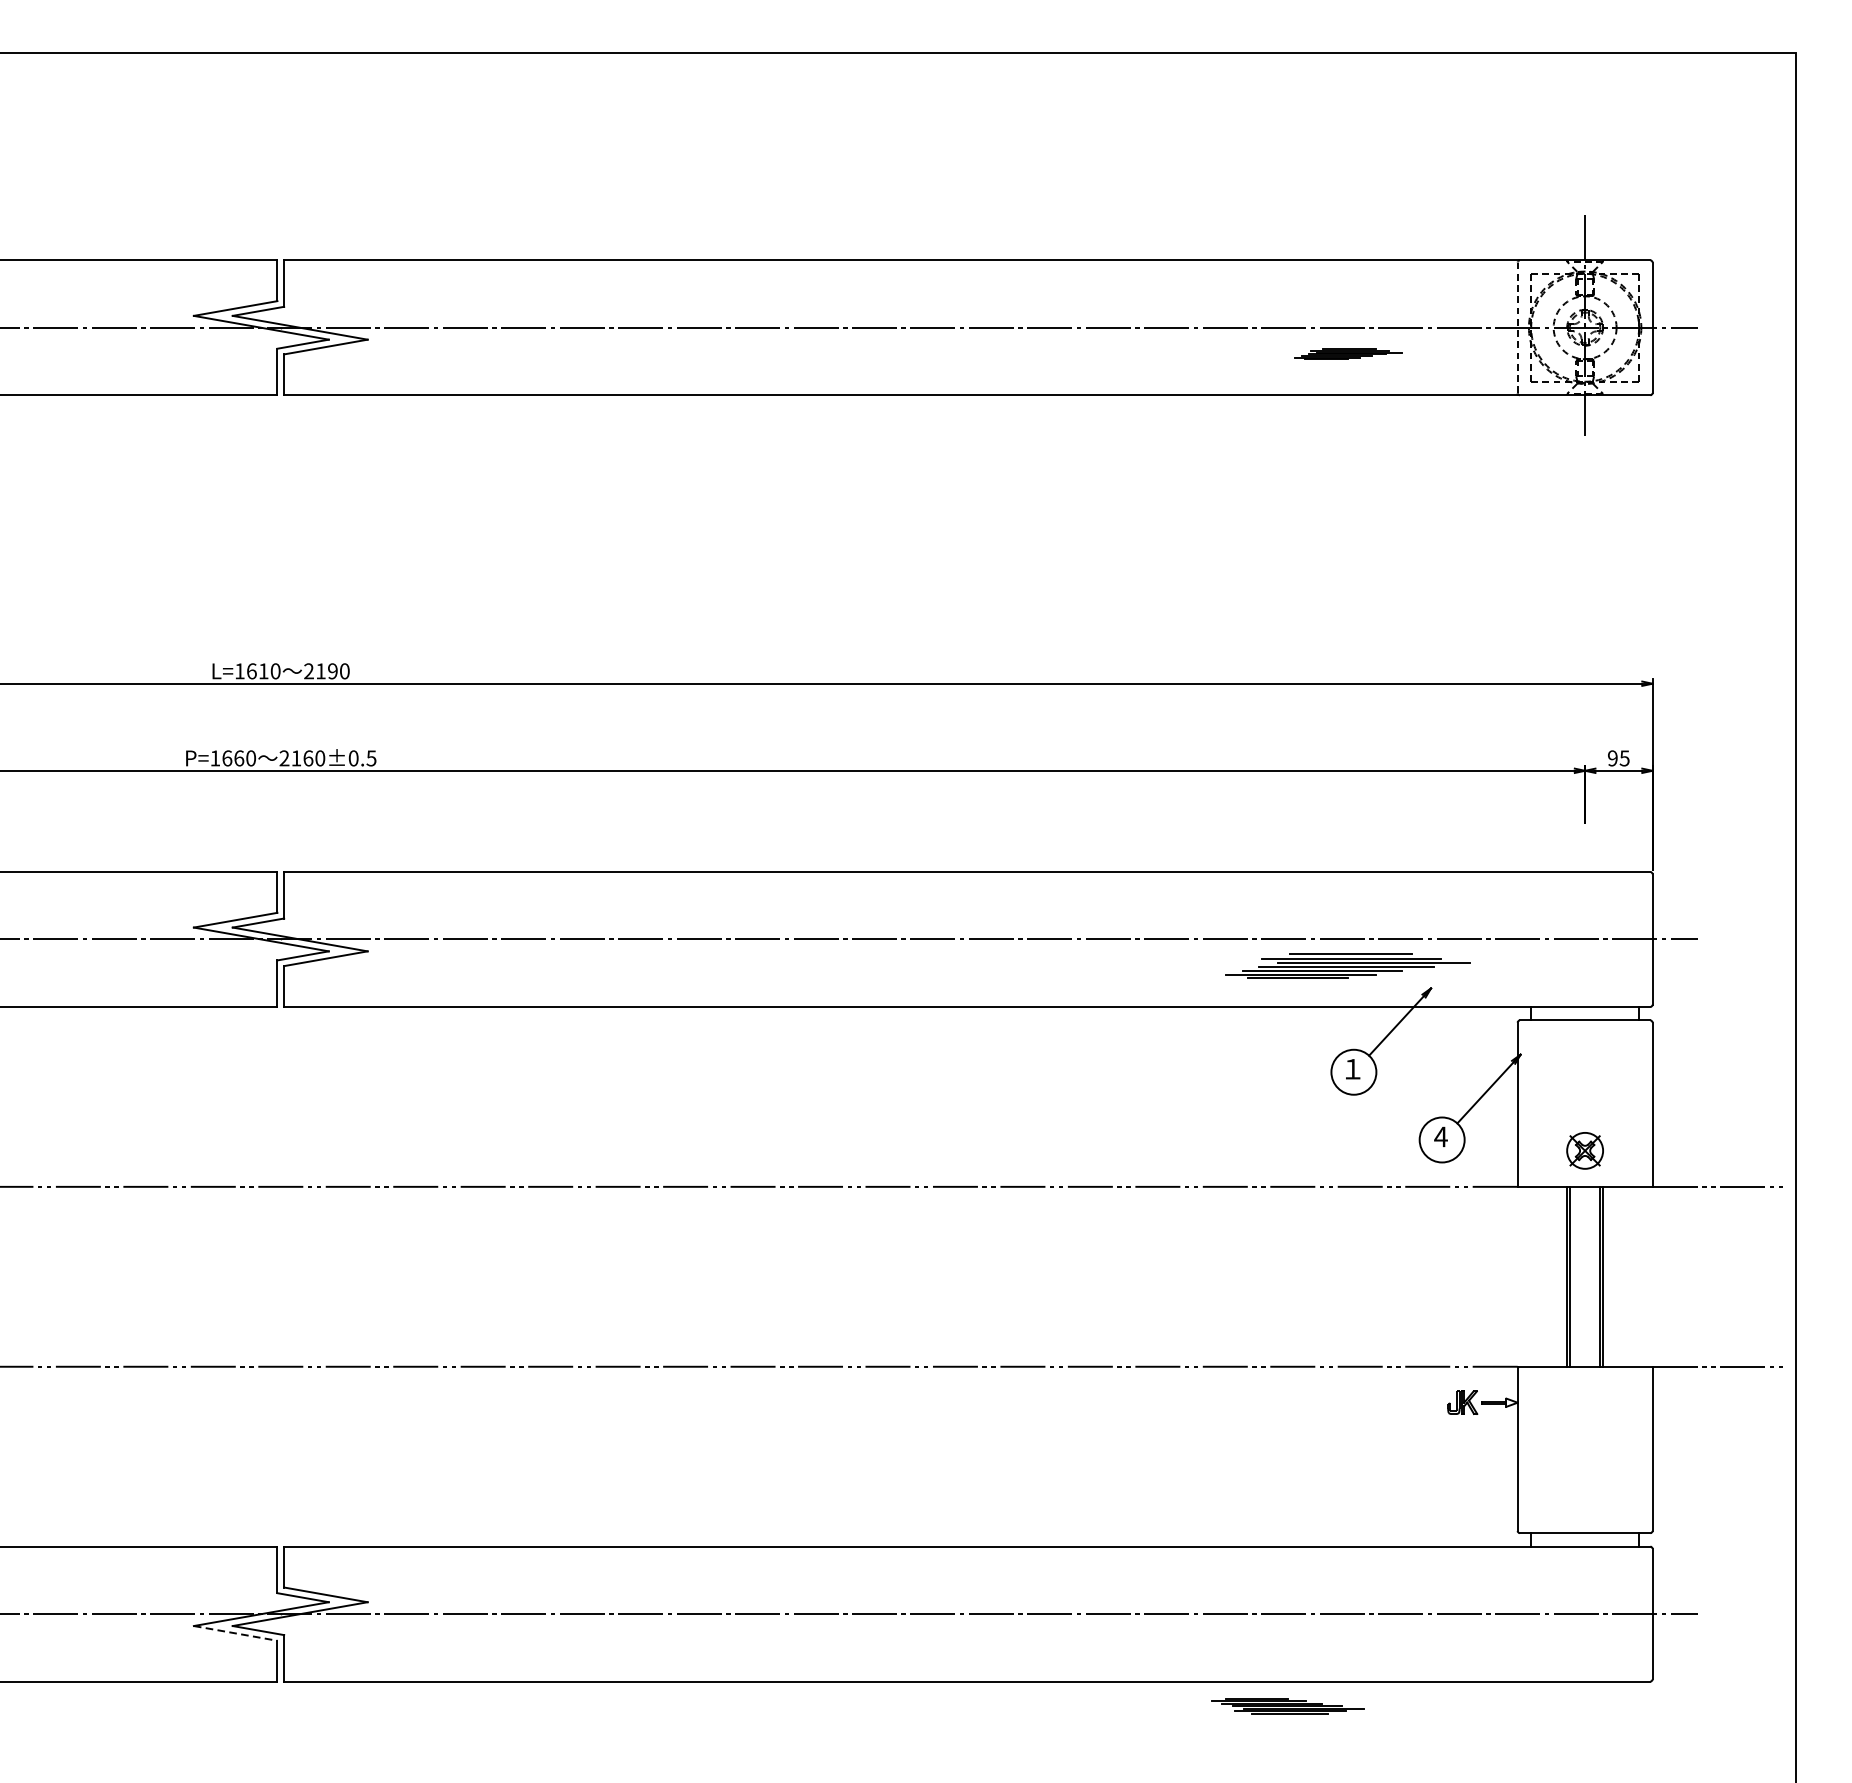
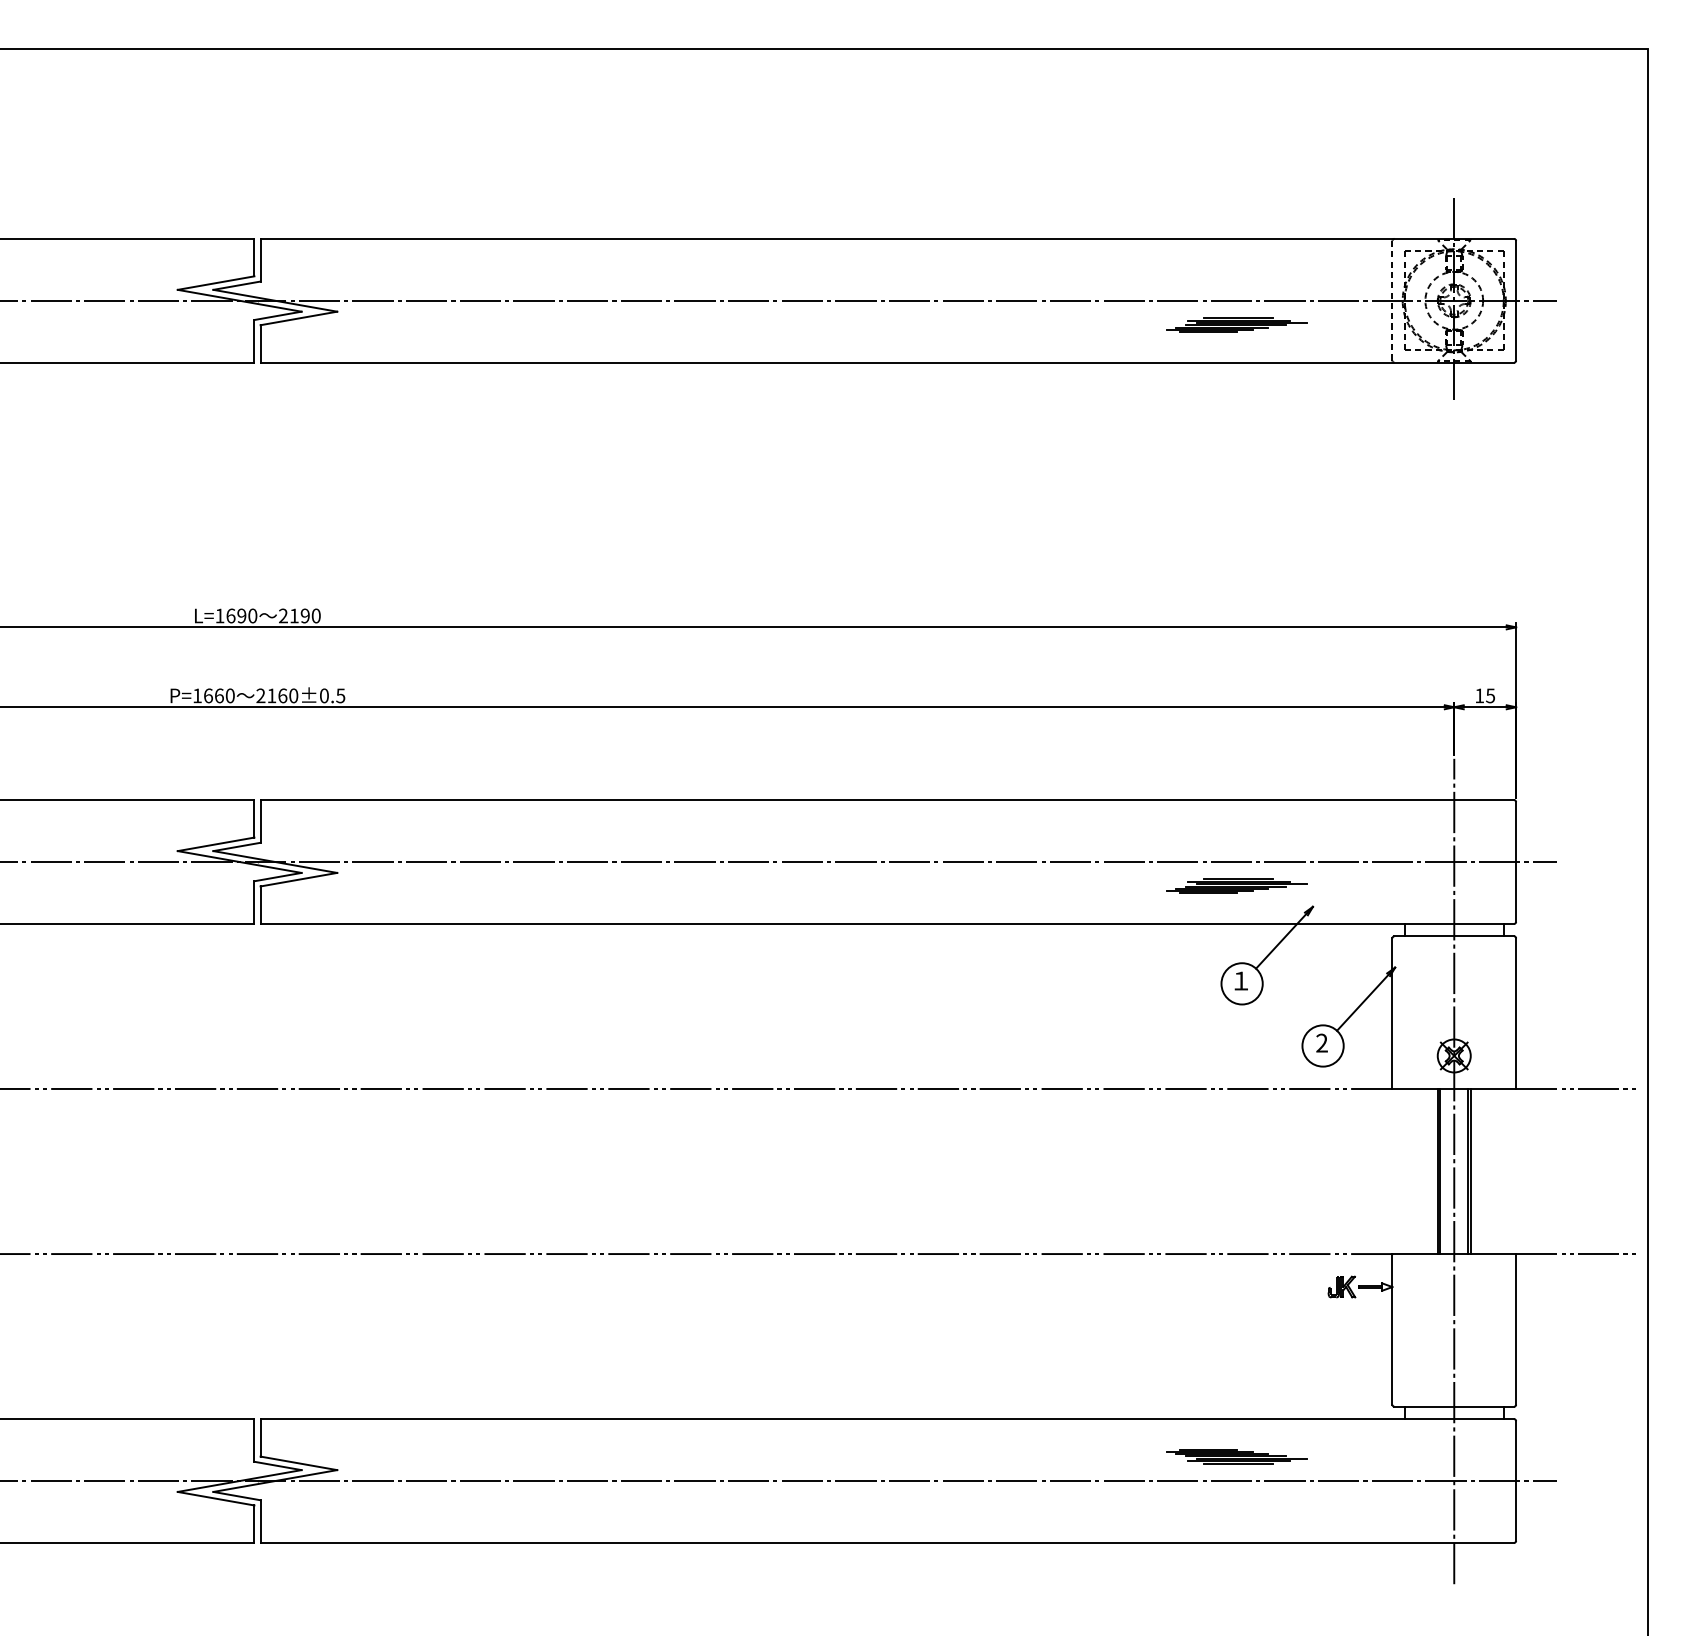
part: (1347, 353) -> (1236, 324), size x1.43
text: (263, 670) -> (241, 615), L=1610 -> L=1690
text: (1612, 757) -> (1479, 695), 95 -> 15
part: (1347, 965) -> (1236, 885), size x0.62
text: (1440, 1136) -> (1321, 1042), 4 -> 2
line: (1585, 1276) -> (1454, 1171), added
line: (236, 1633) -> (216, 1498), dashed -> solid
part: (1287, 1706) -> (1236, 1456), moved

